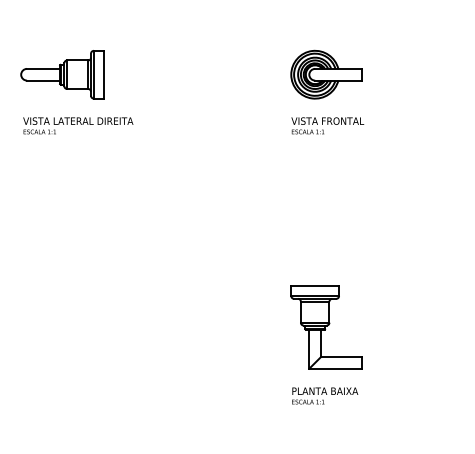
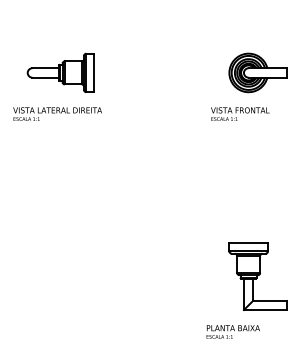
part: (62, 74) -> (61, 72), moved
text: (327, 125) -> (240, 113), moved
text: (325, 395) -> (233, 331), moved

